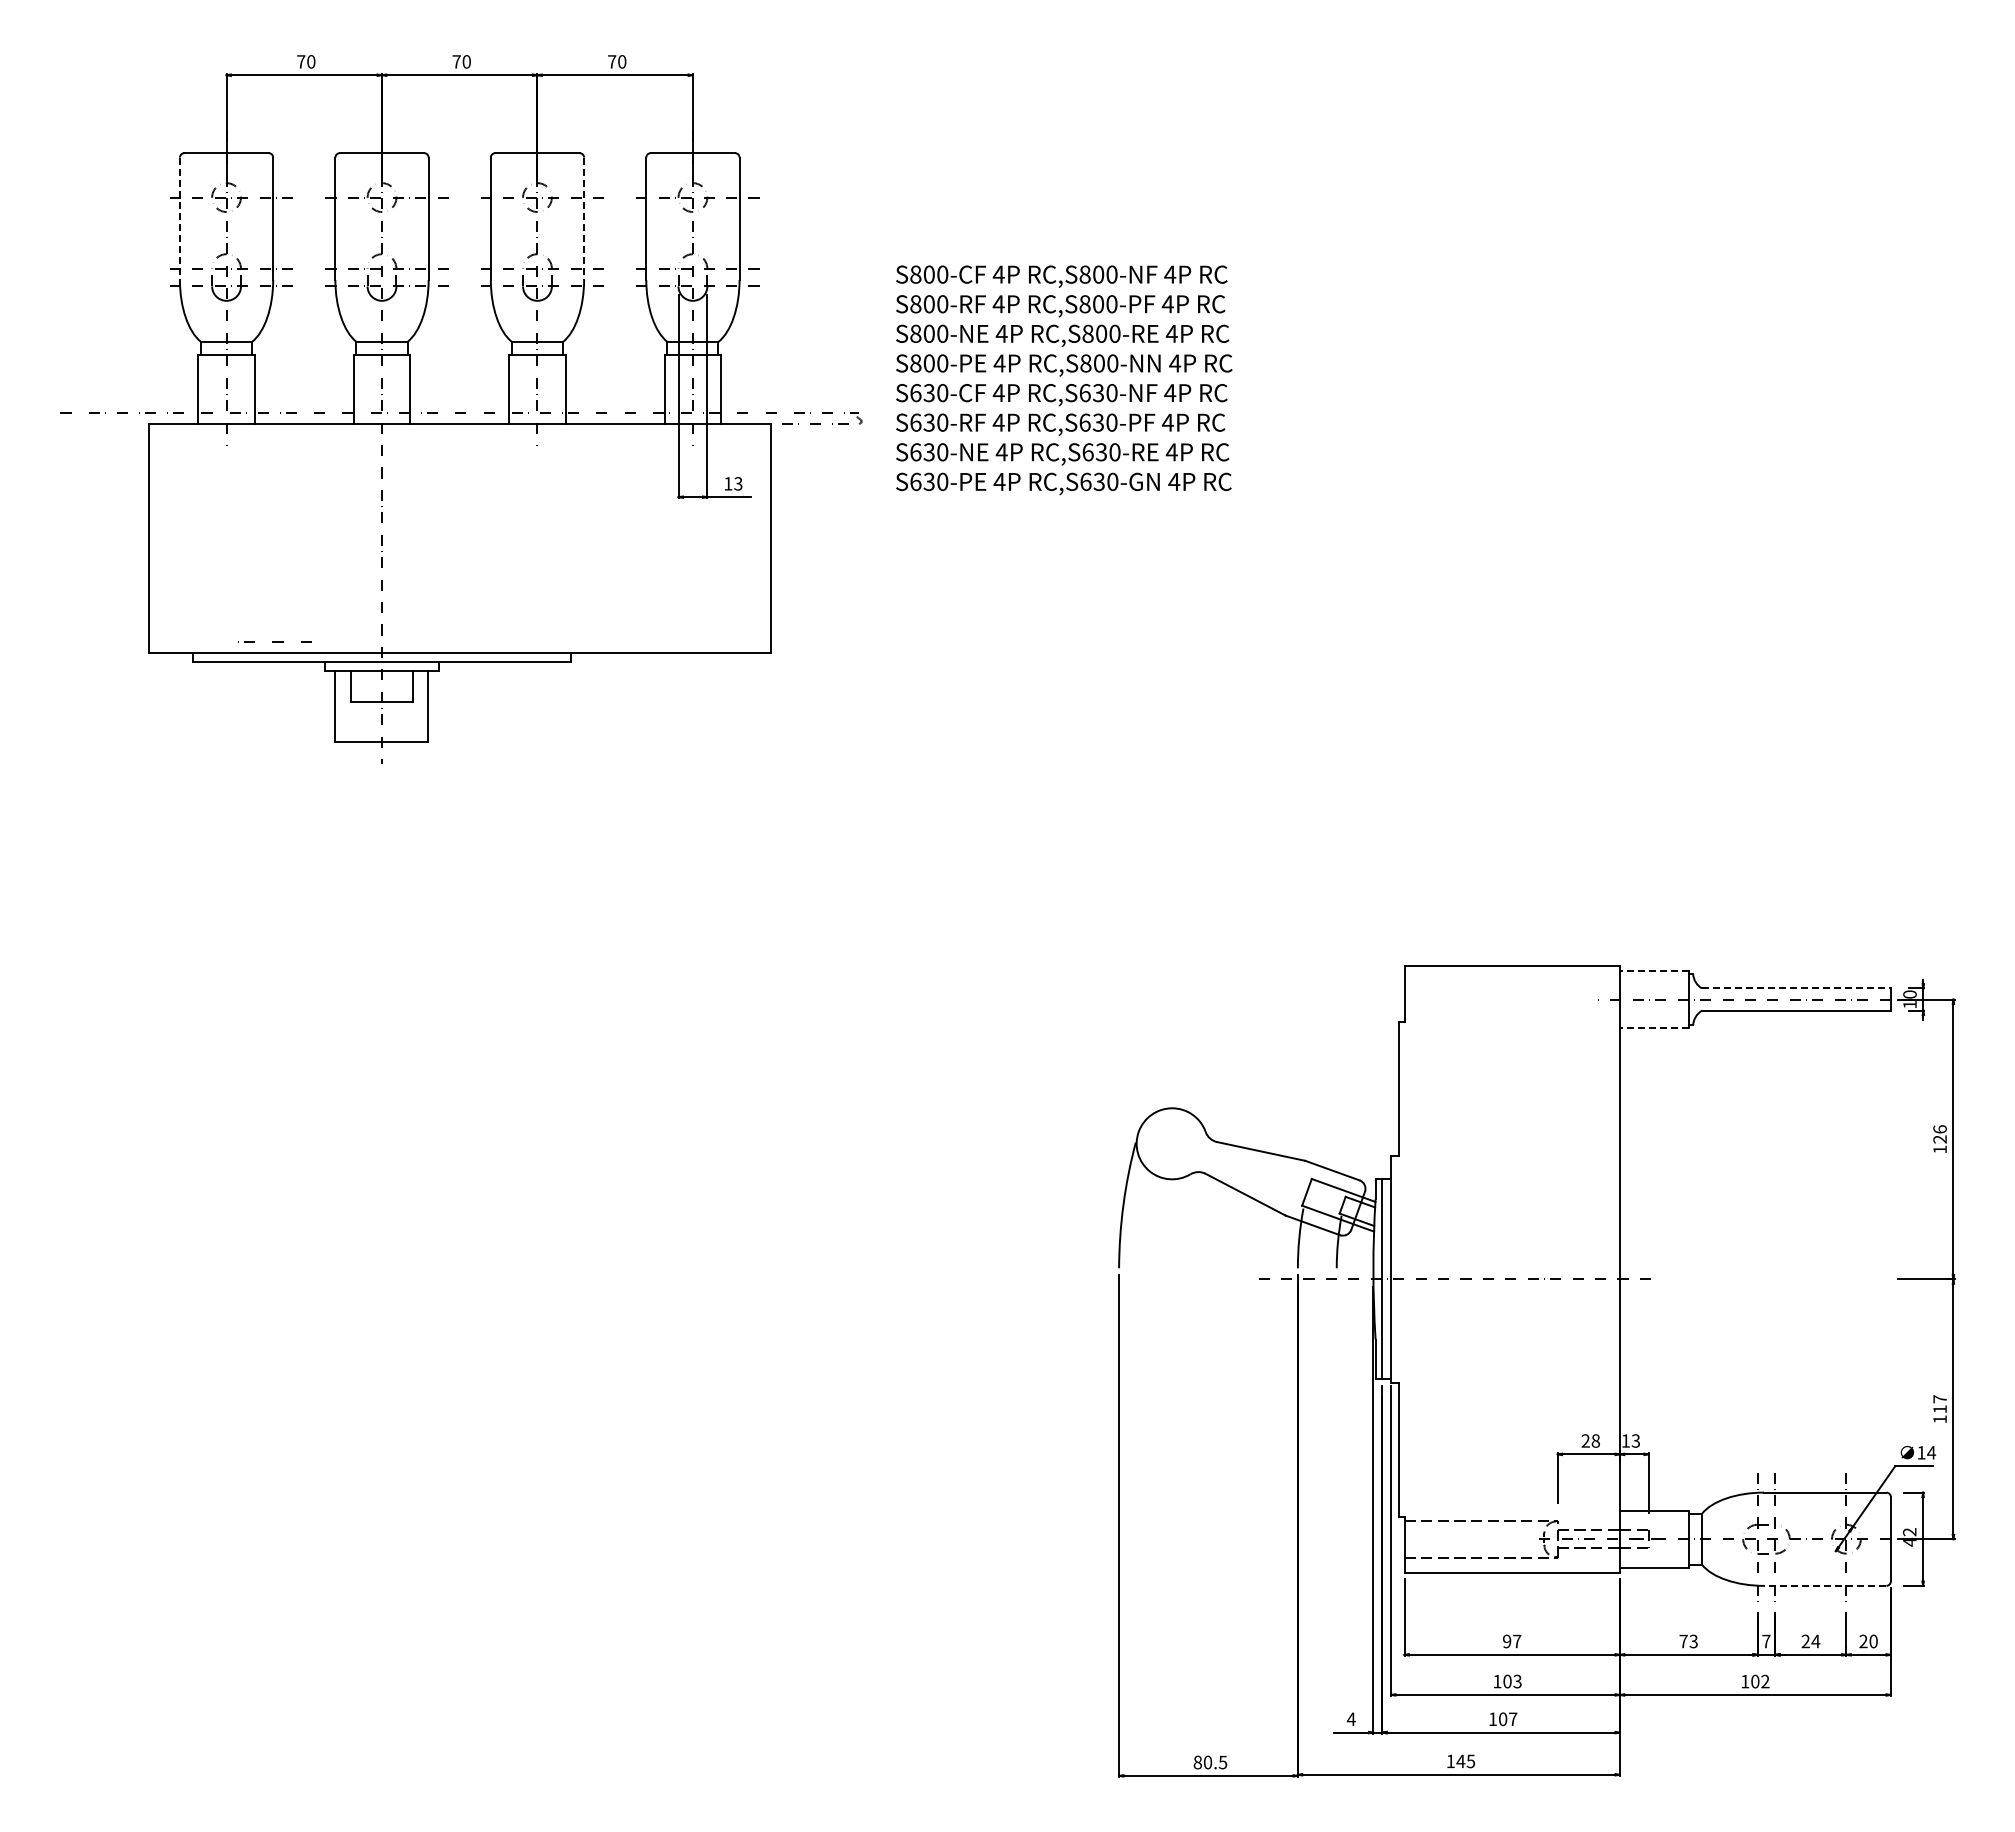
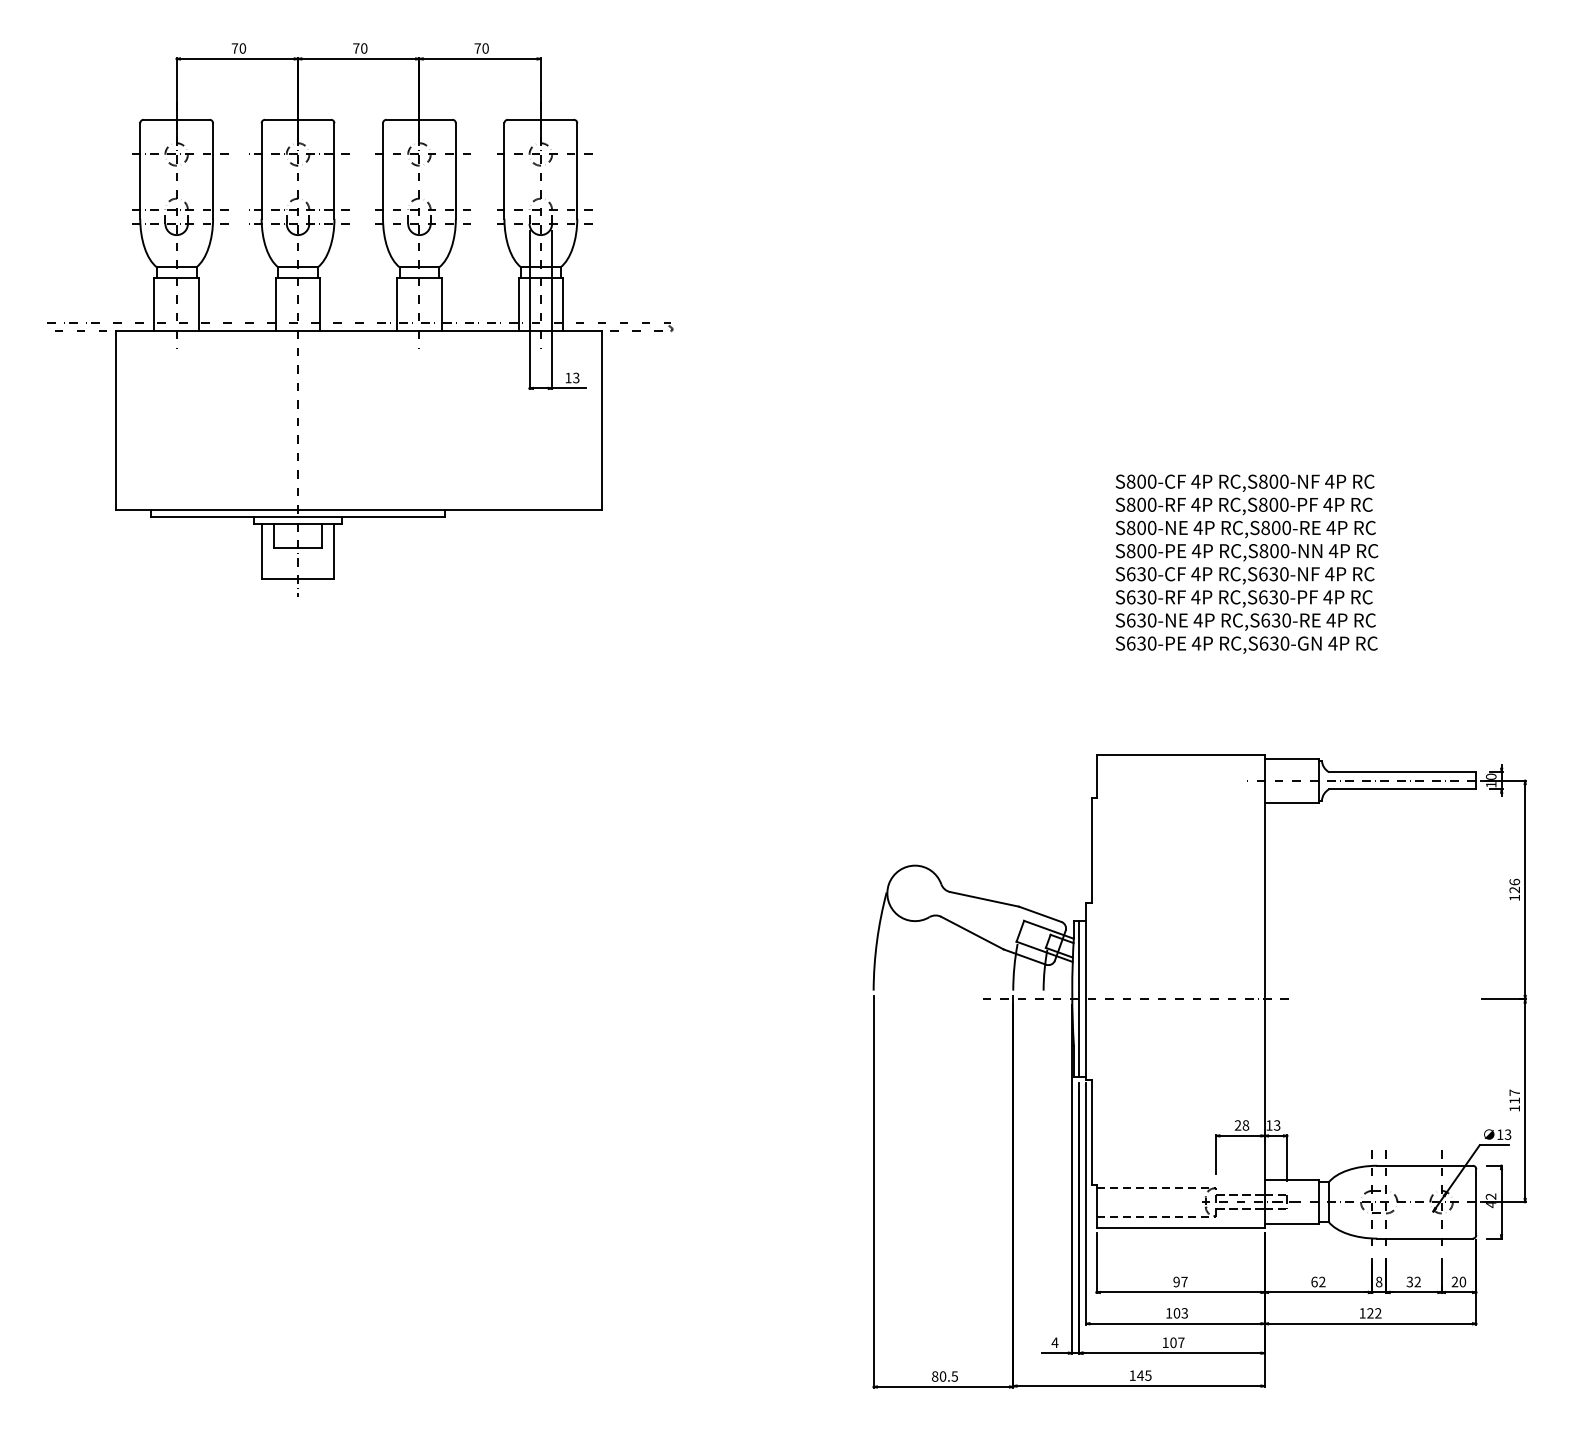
line: (179, 219) -> (139, 171), dashed -> solid
line: (584, 219) -> (456, 171), dashed -> solid
text: (1064, 380) -> (1247, 564), moved
line: (274, 641) -> (78, 330), moved
line: (1653, 971) -> (1290, 758), dashed -> solid
line: (1796, 988) -> (1402, 772), dashed -> solid
line: (1653, 1028) -> (1290, 803), dashed -> solid
text: (1931, 1452) -> (1508, 1134), 14 -> 13
line: (1824, 1585) -> (1424, 1238), dashed -> solid
text: (1688, 1641) -> (1318, 1282), 73 -> 62
text: (1766, 1641) -> (1379, 1282), 7 -> 8
text: (1810, 1641) -> (1413, 1282), 24 -> 32
text: (1755, 1681) -> (1370, 1313), 102 -> 122

